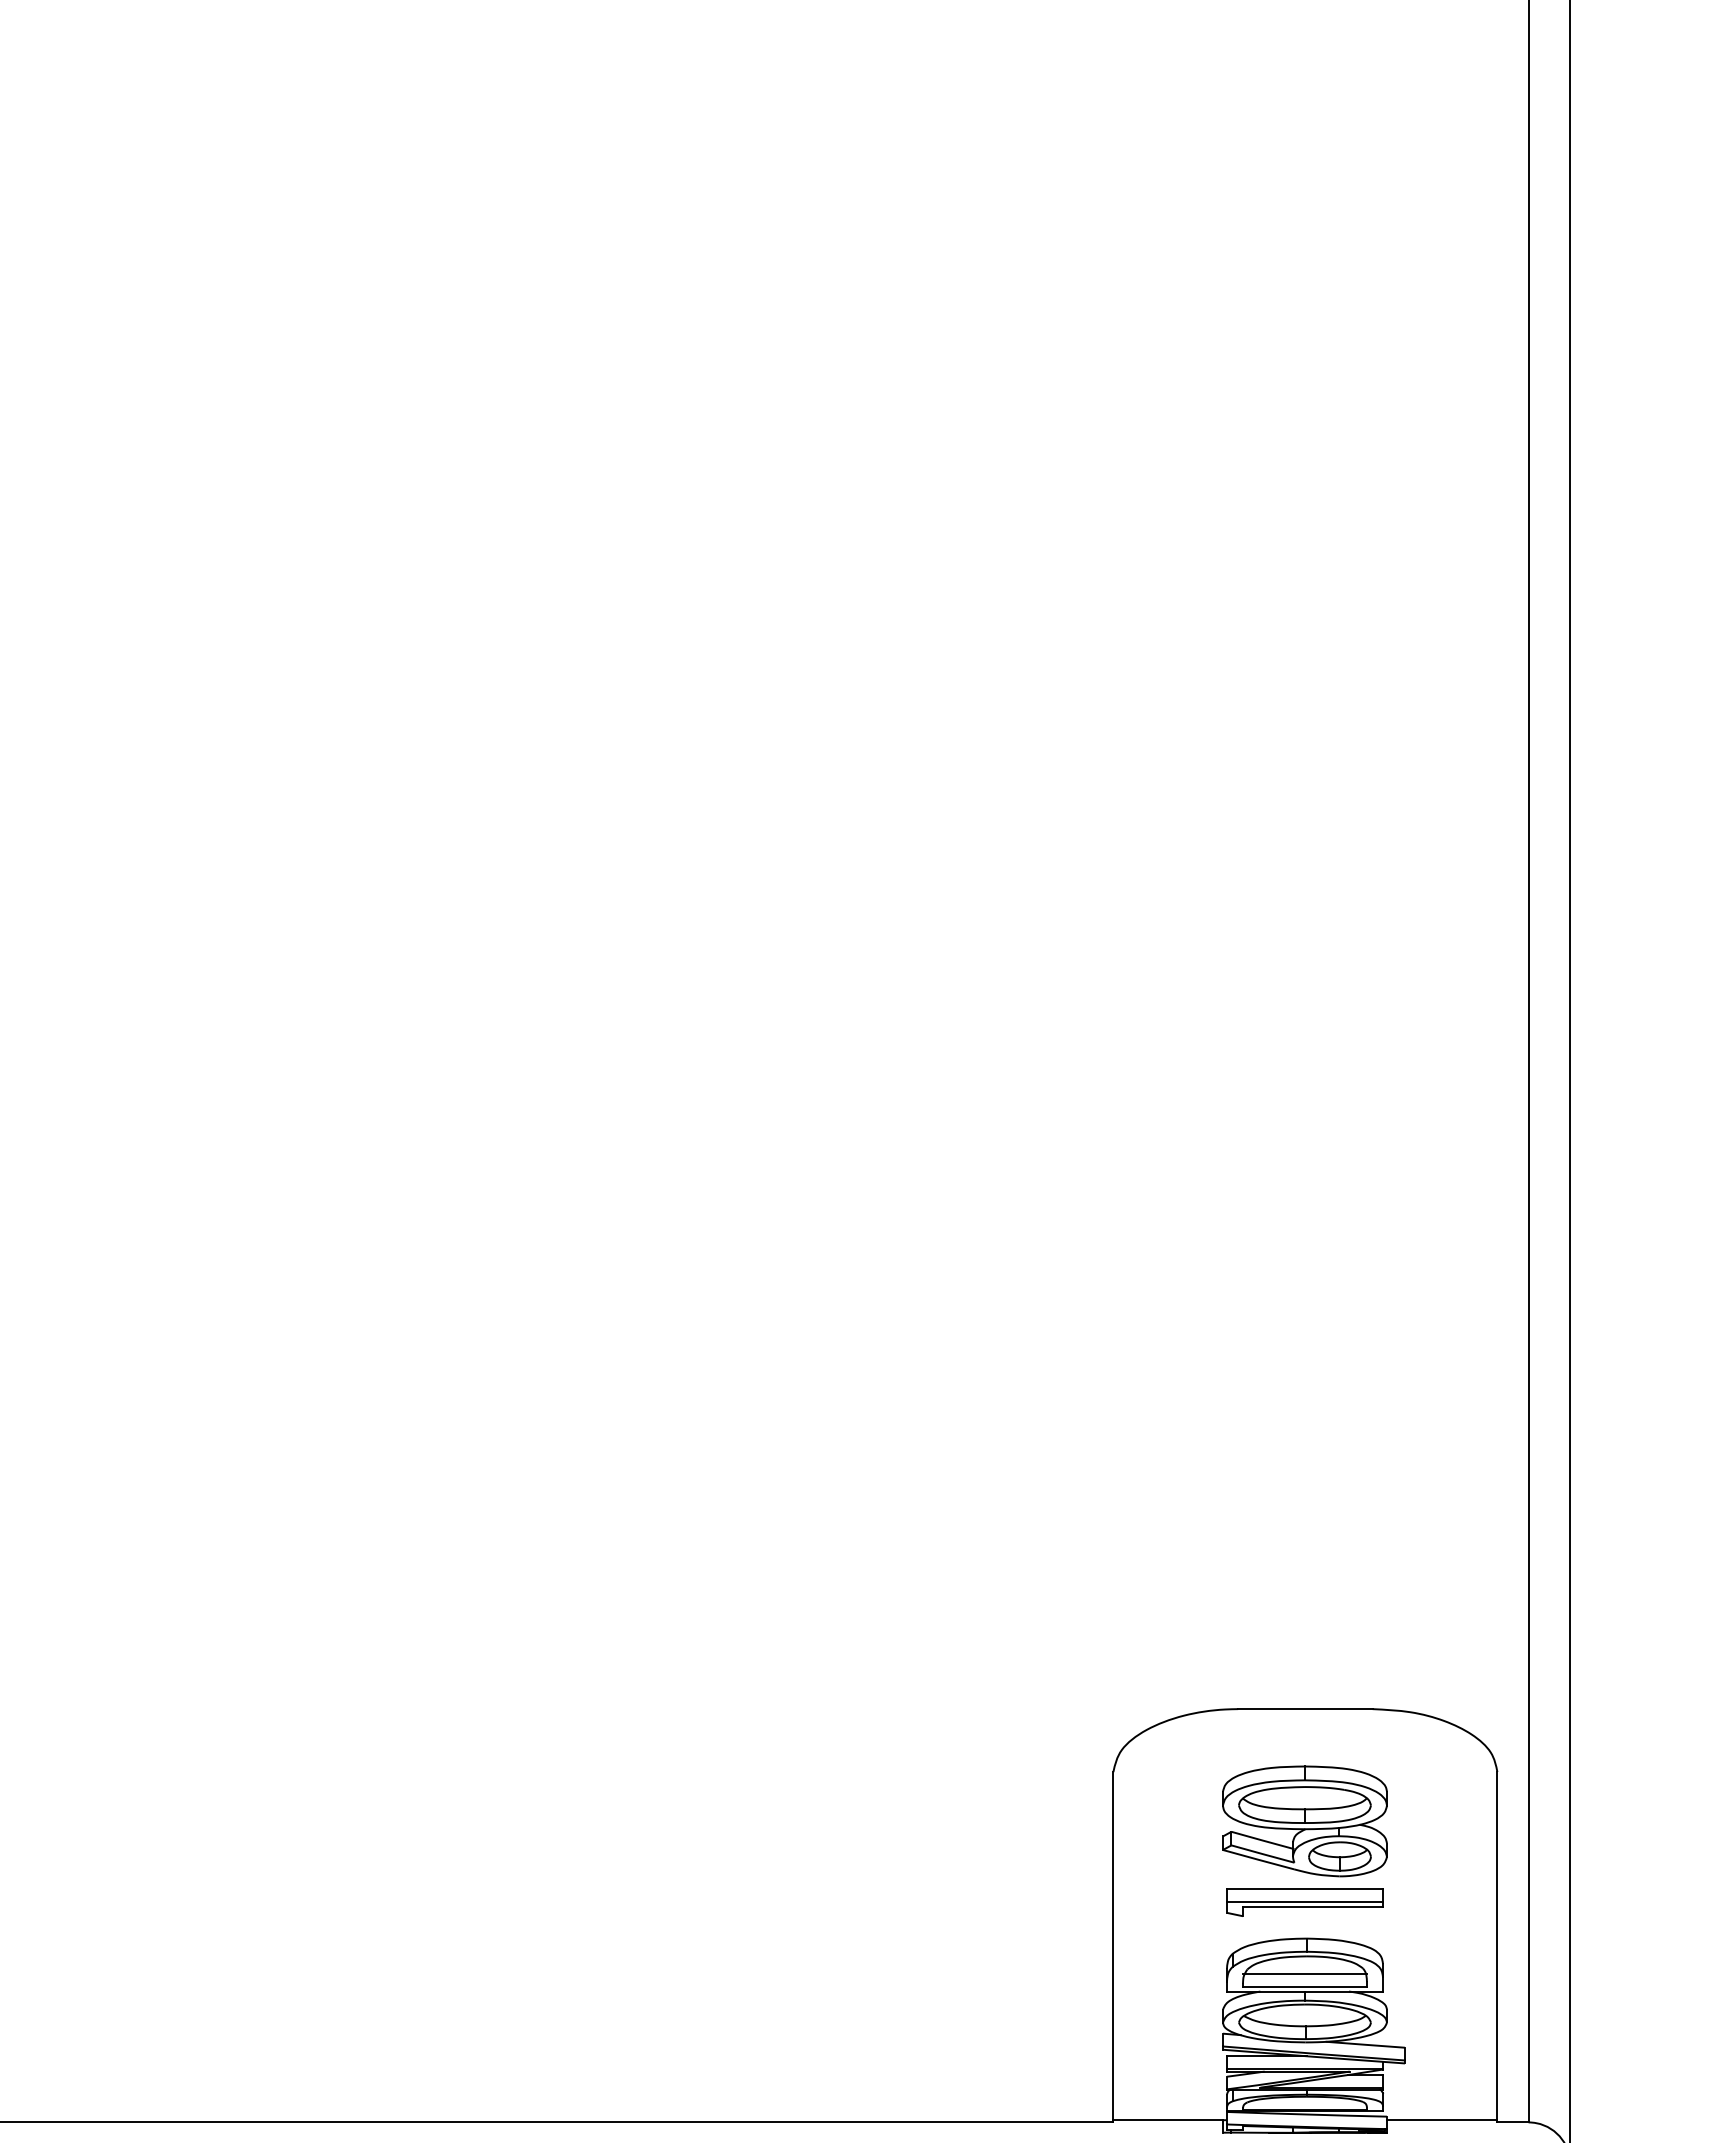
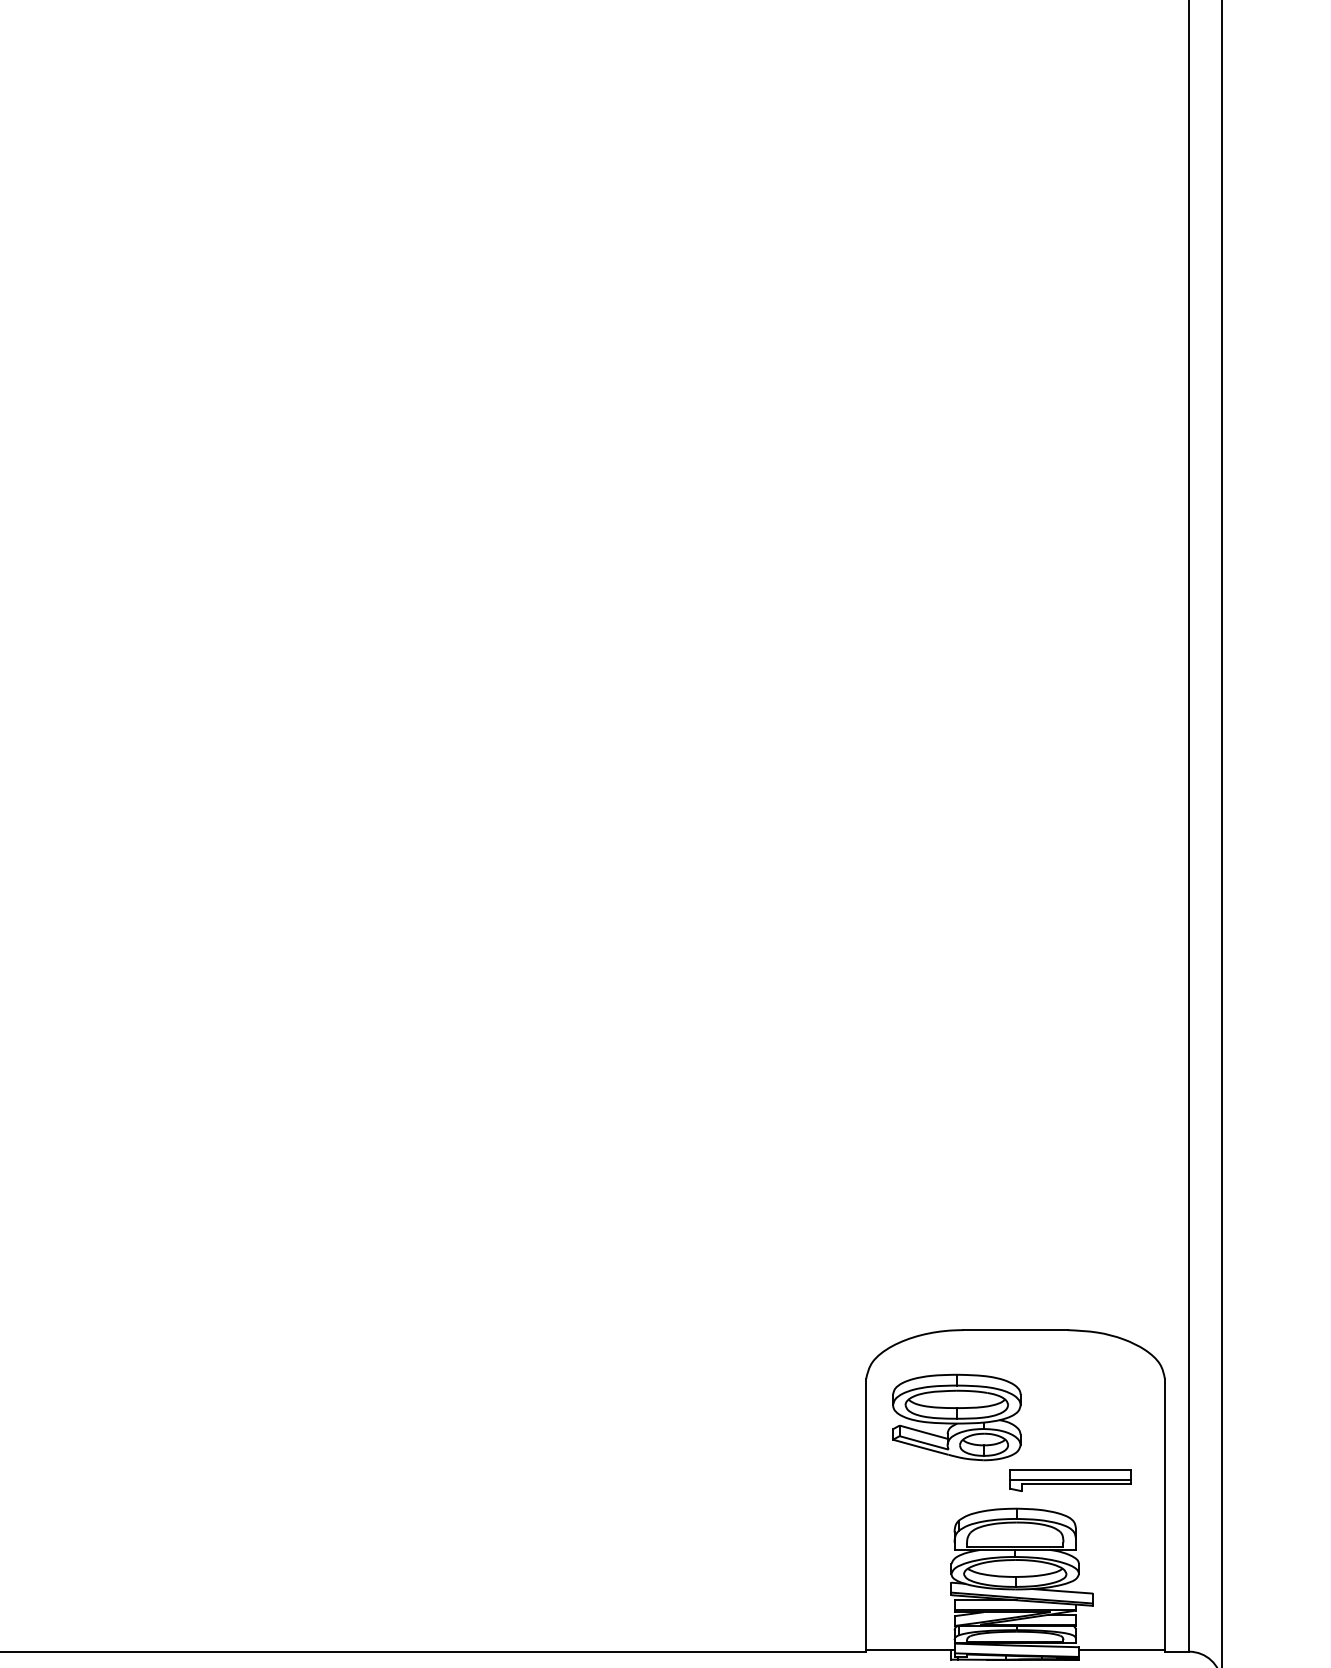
part: (1304, 1821) -> (956, 1417), moved
part: (1304, 1902) -> (1070, 1480), moved
line: (1304, 1974) -> (1014, 1536), removed

